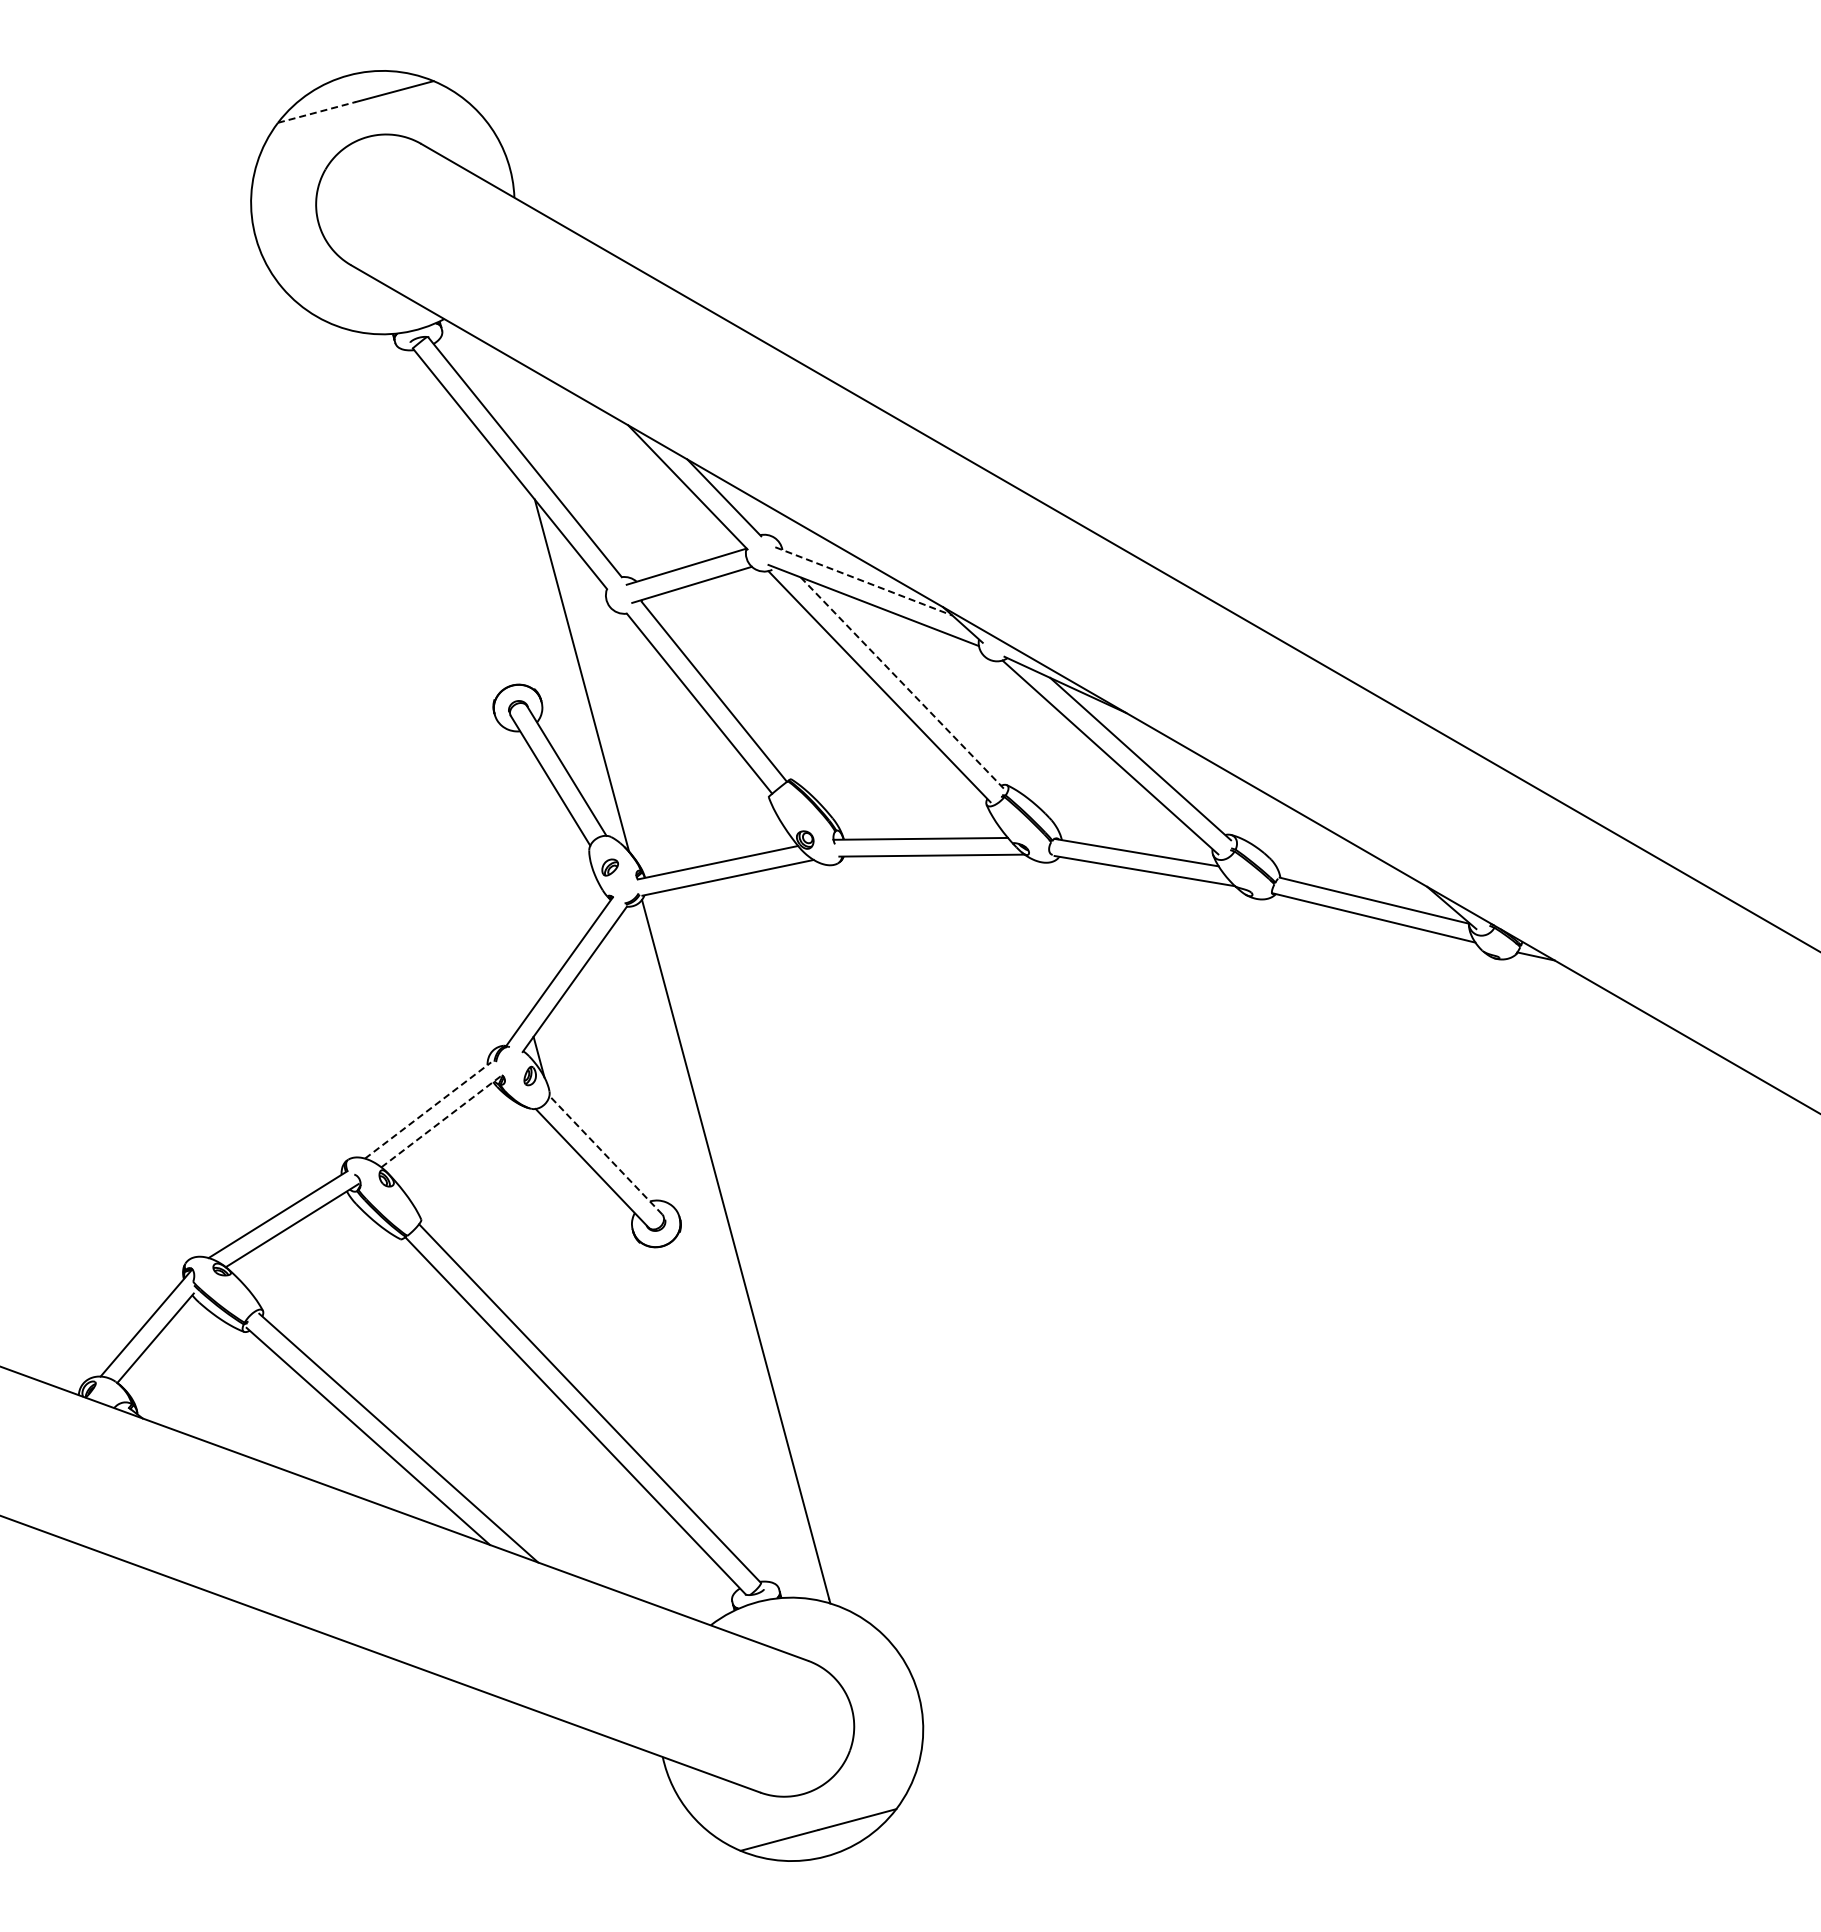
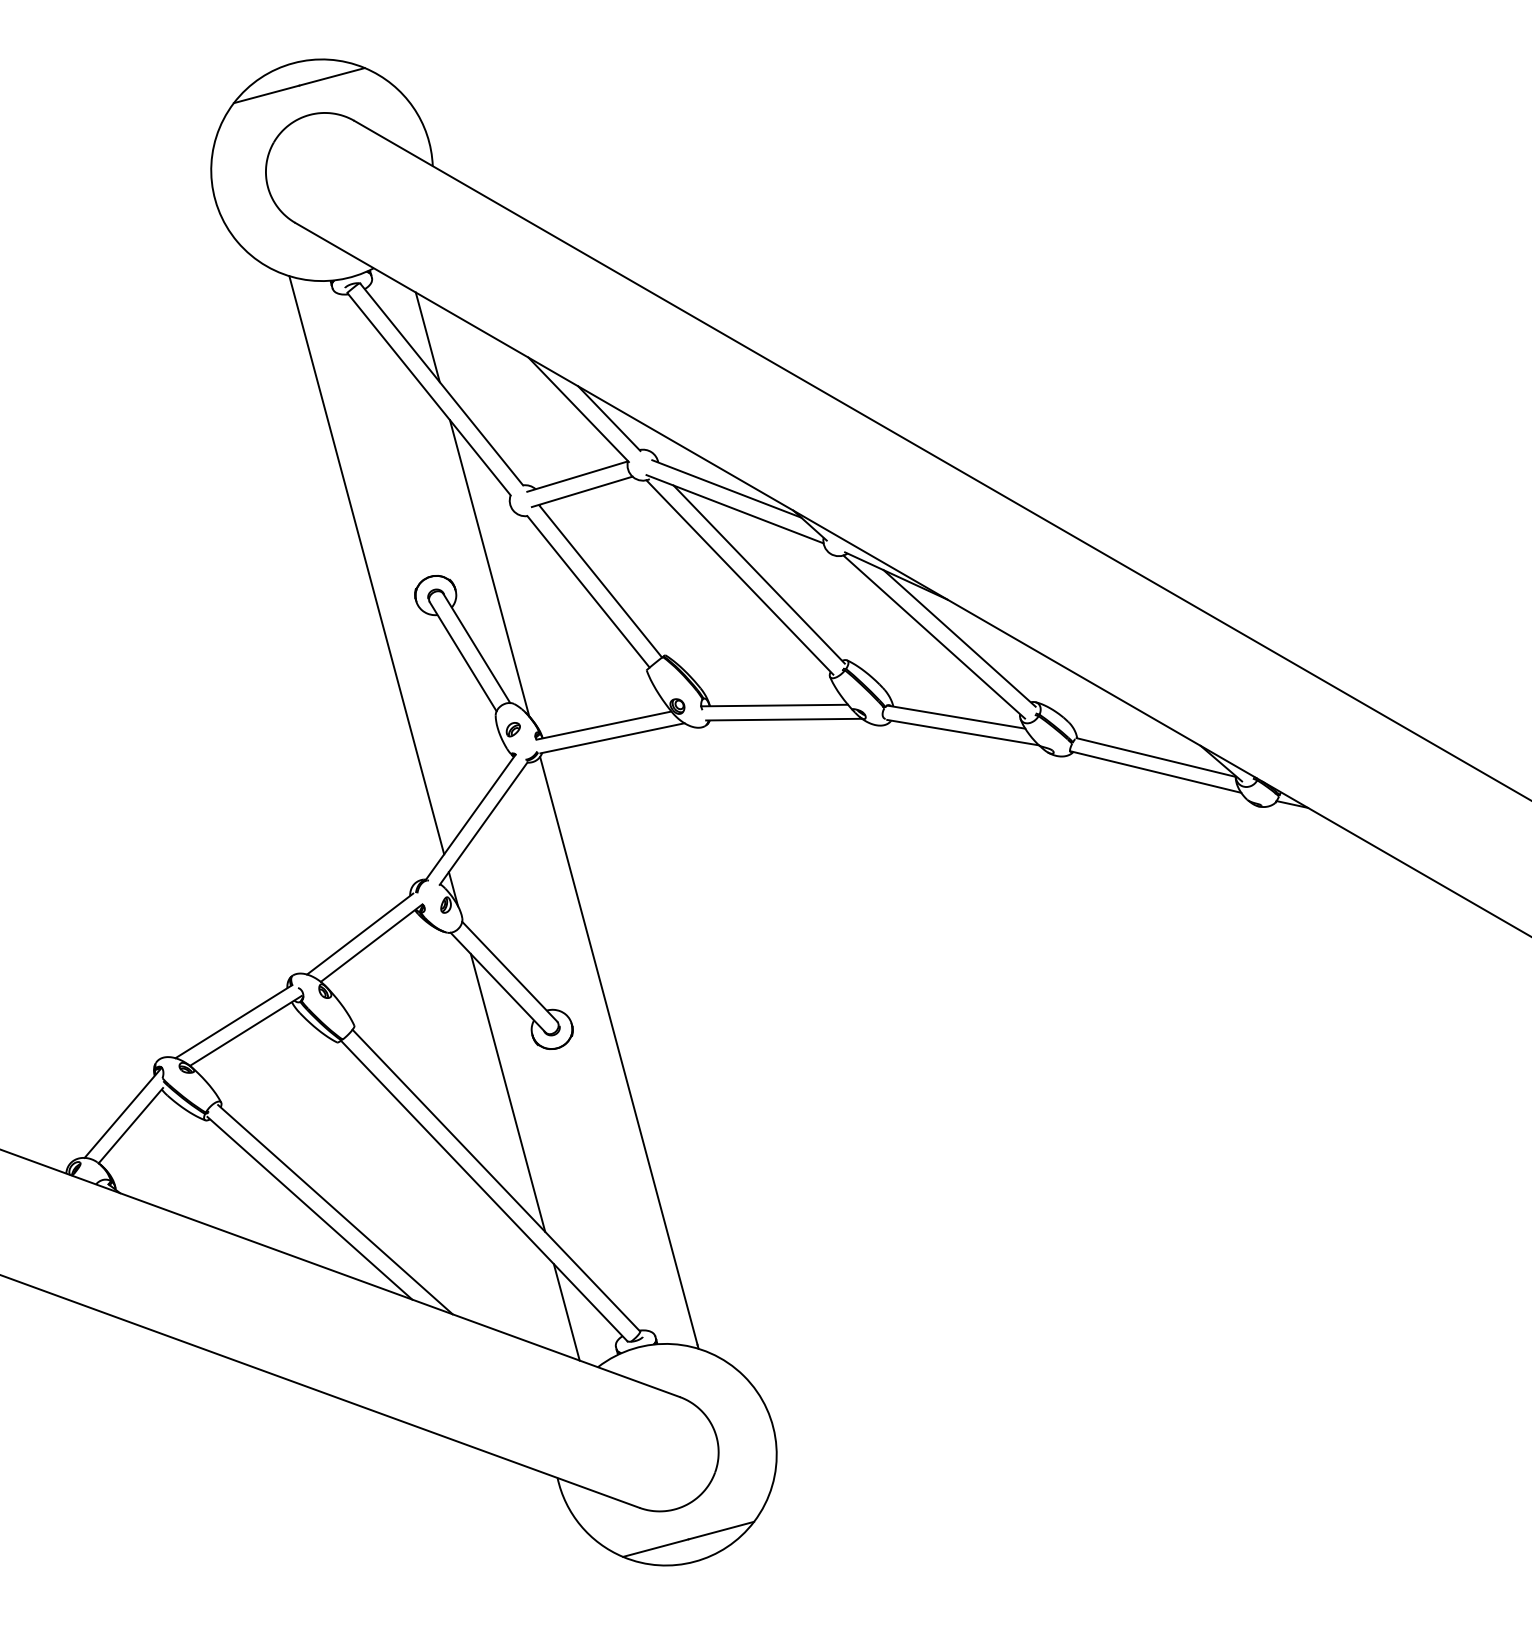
line: (317, 112) -> (267, 94), dashed -> solid
line: (508, 400) -> (427, 336), added
line: (863, 581) -> (726, 489), dashed -> solid
line: (435, 671) -> (366, 564), added
line: (902, 683) -> (759, 574), dashed -> solid
line: (428, 1110) -> (360, 934), dashed -> solid
line: (441, 1121) -> (371, 943), dashed -> solid
line: (605, 1155) -> (509, 971), dashed -> solid
line: (603, 1299) -> (507, 1093), added
line: (673, 1559) -> (566, 1311), added

